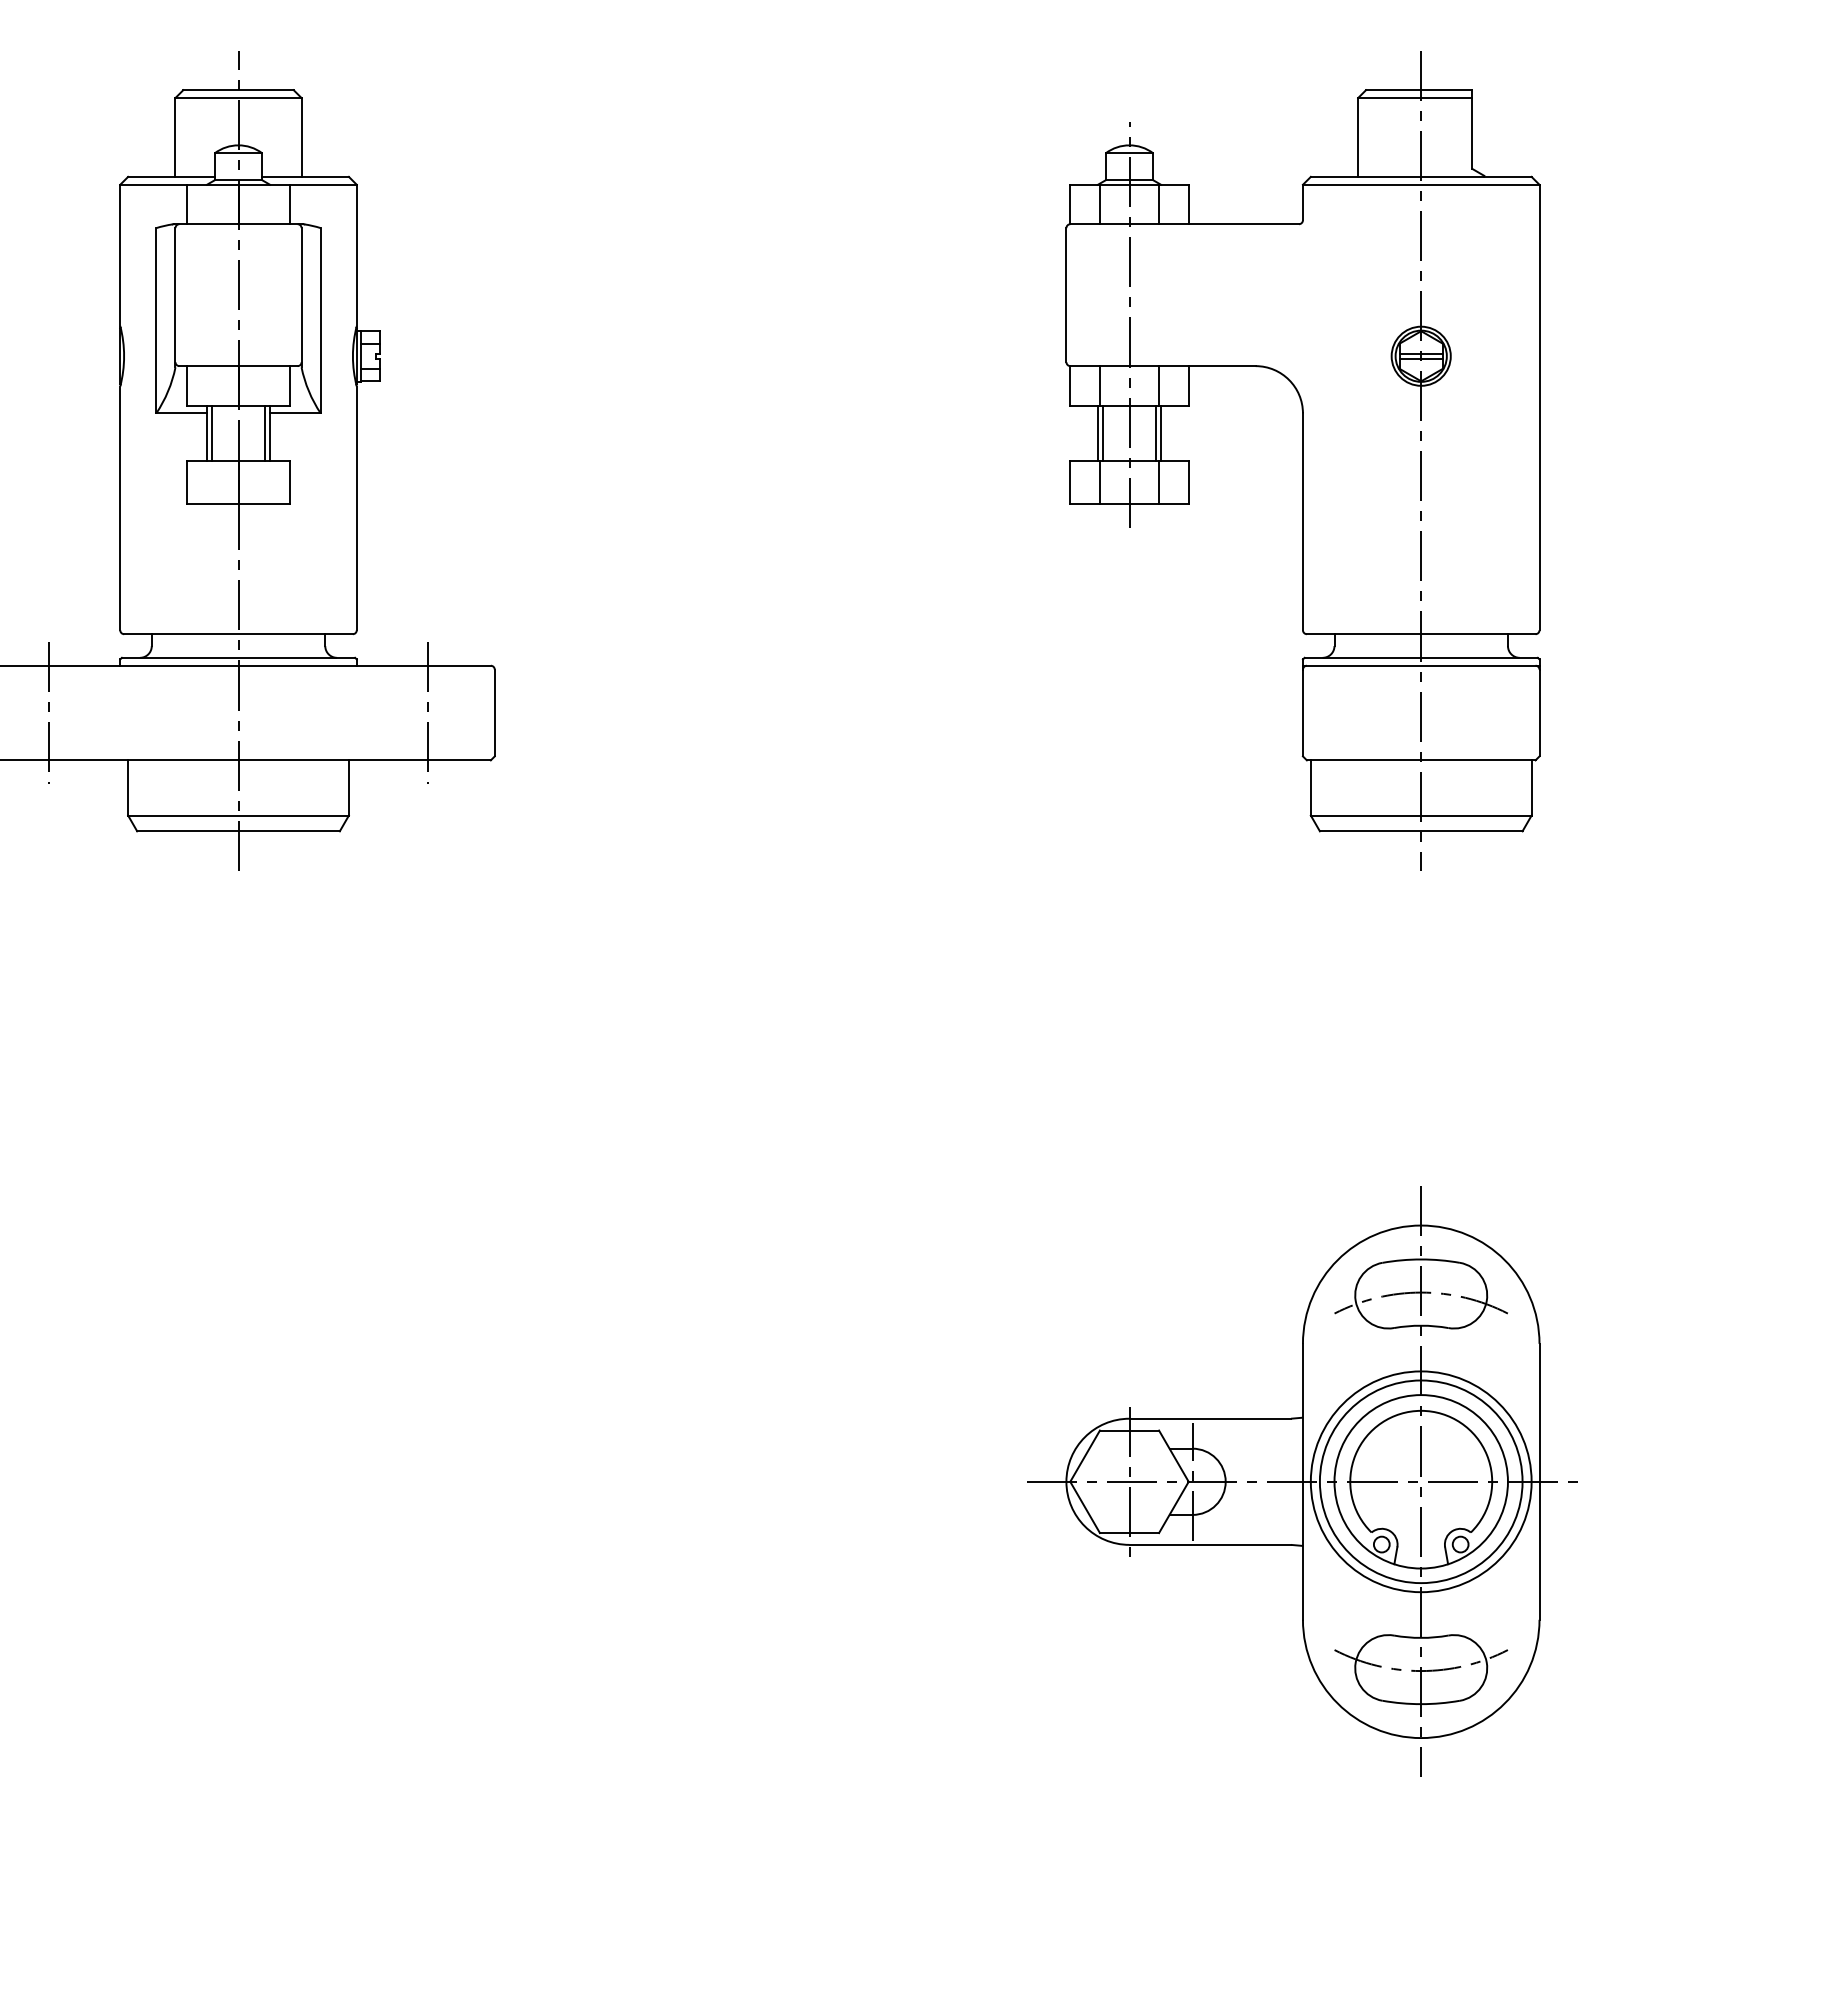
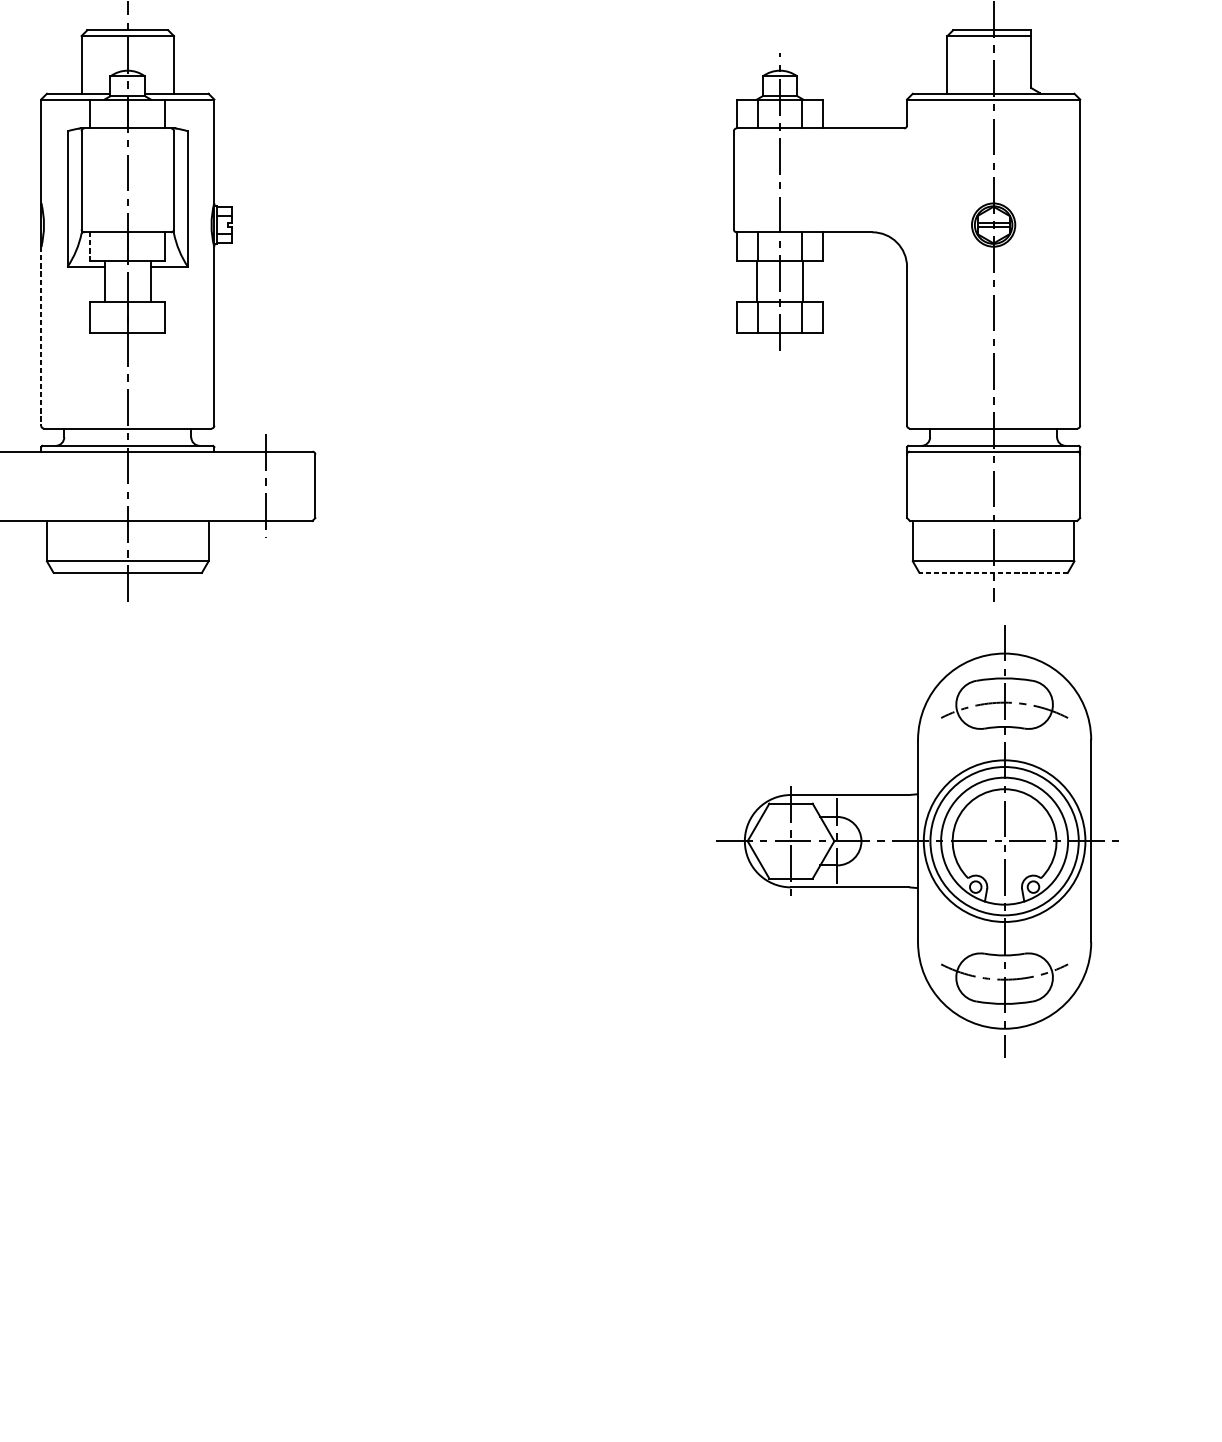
line: (187, 385) -> (90, 246), solid -> dashed
line: (212, 432) -> (108, 280), removed
line: (264, 432) -> (146, 280), removed
line: (1103, 432) -> (761, 280), removed
line: (1155, 432) -> (799, 280), removed
line: (120, 508) -> (41, 336), solid -> dashed
line: (1420, 831) -> (993, 573), solid -> dashed
part: (1302, 1481) -> (917, 840), moved

